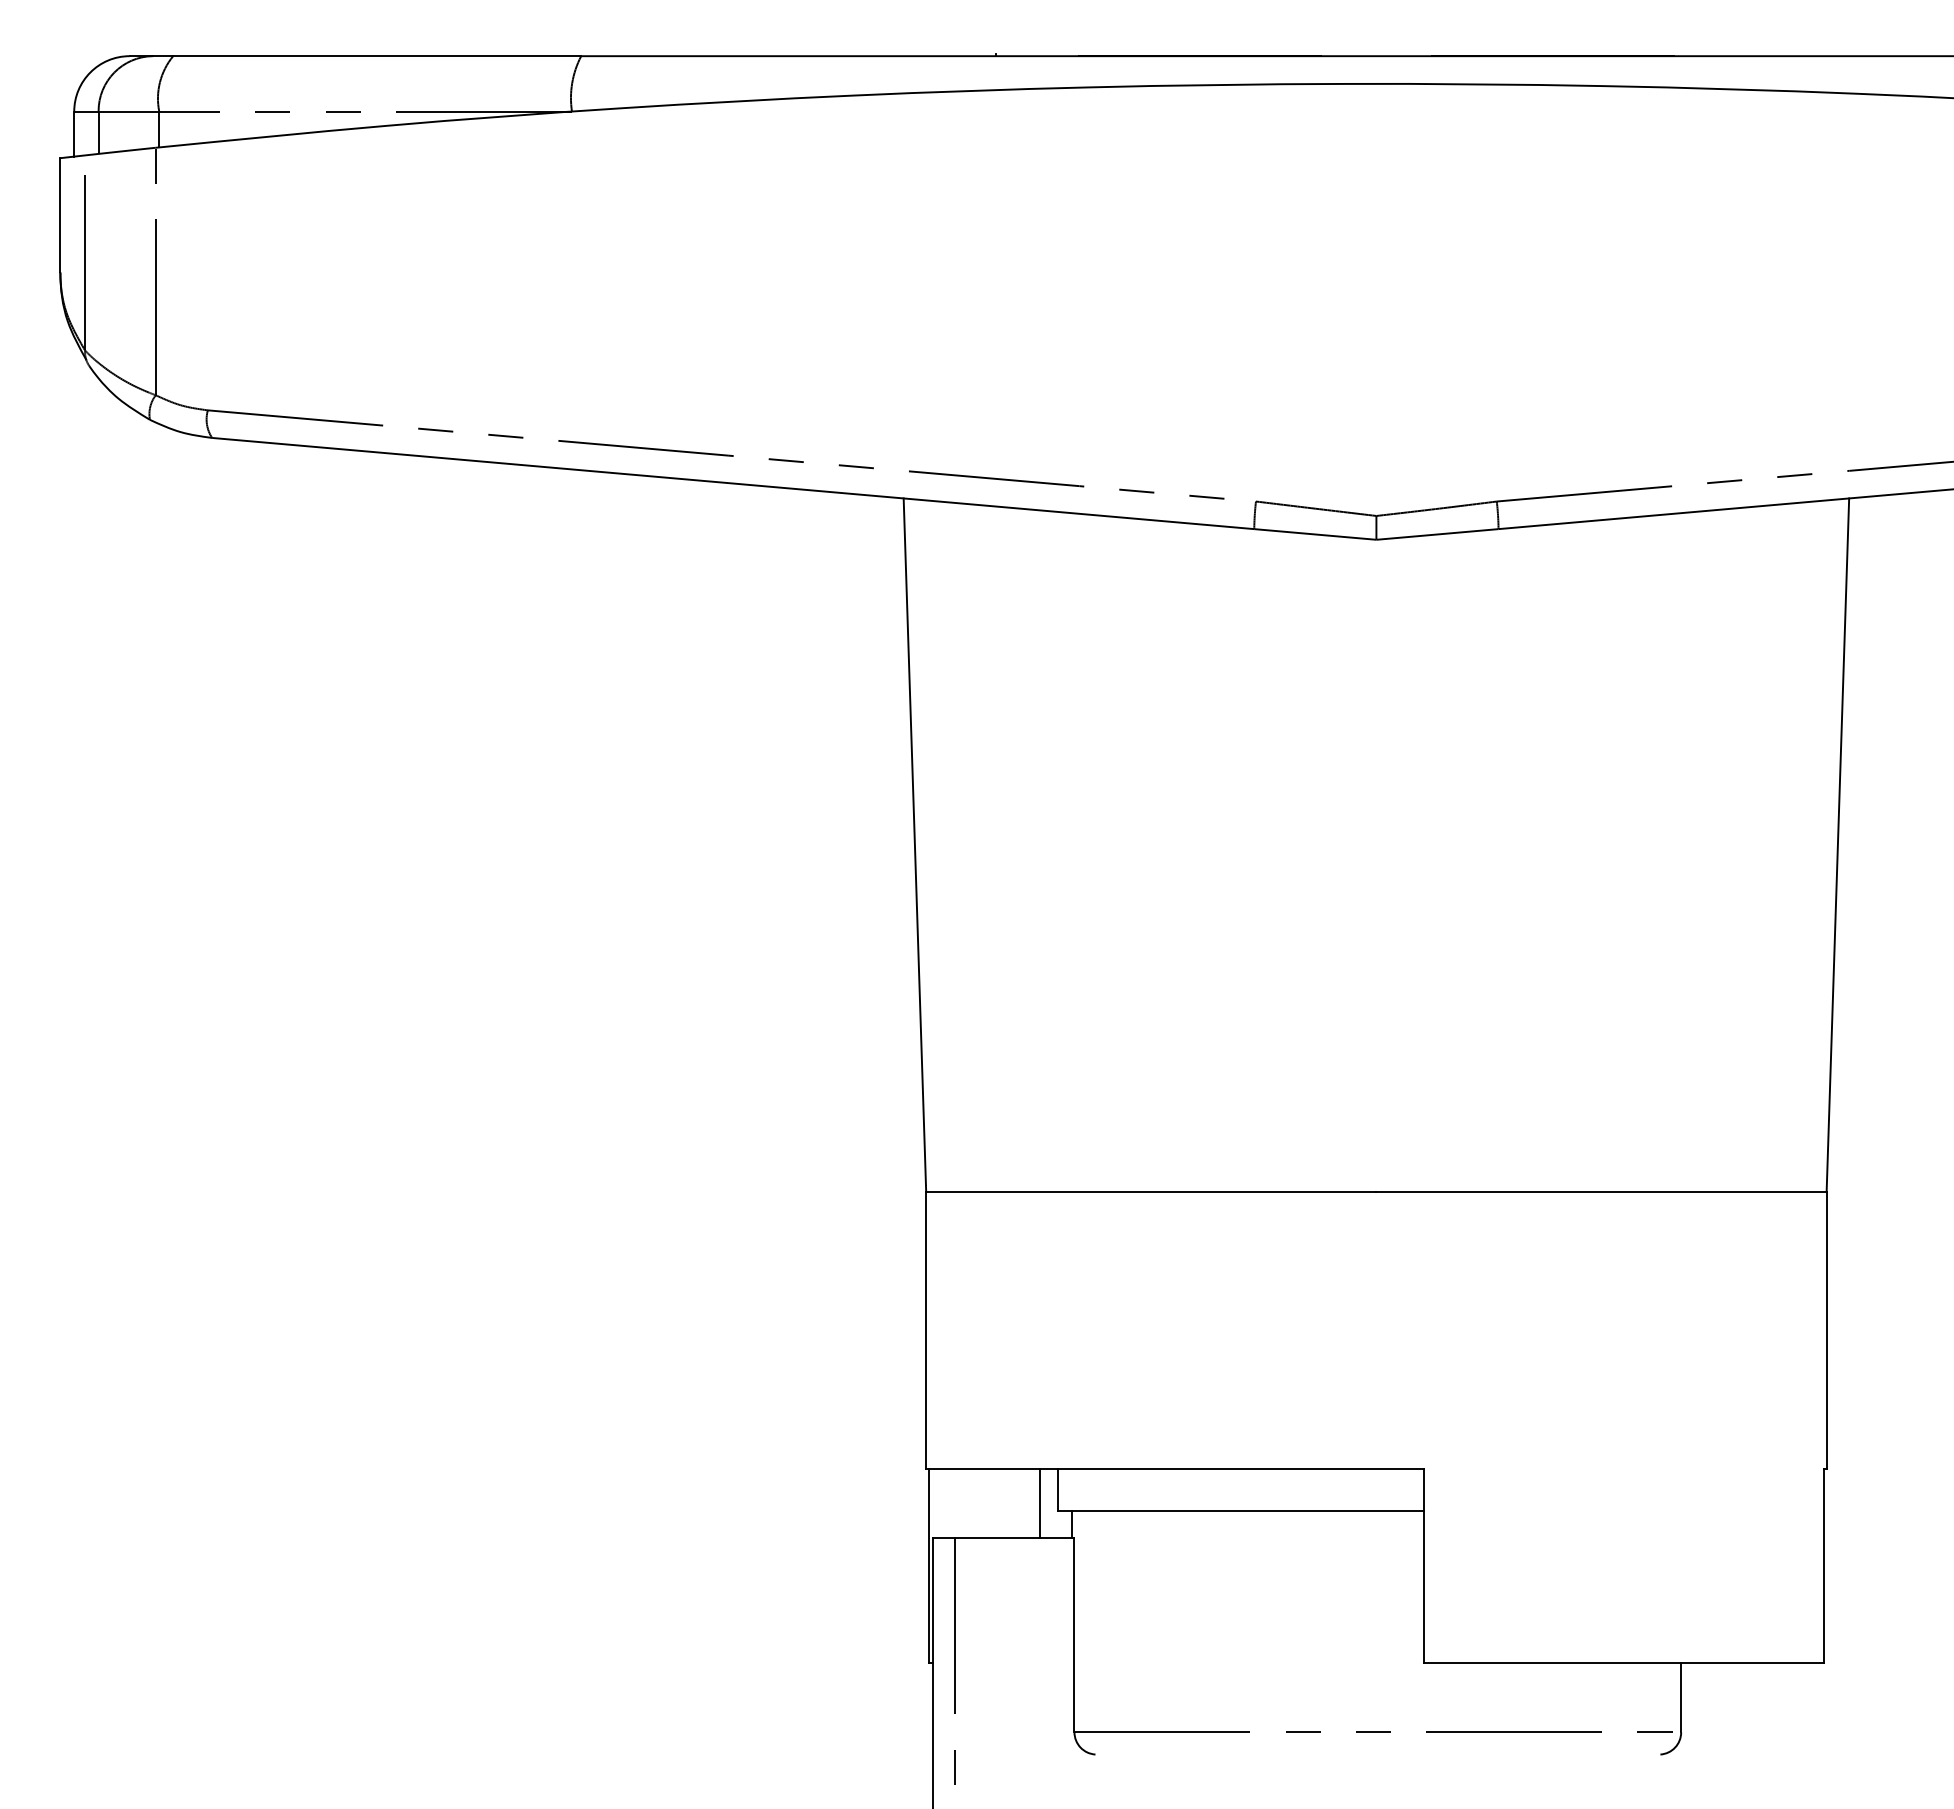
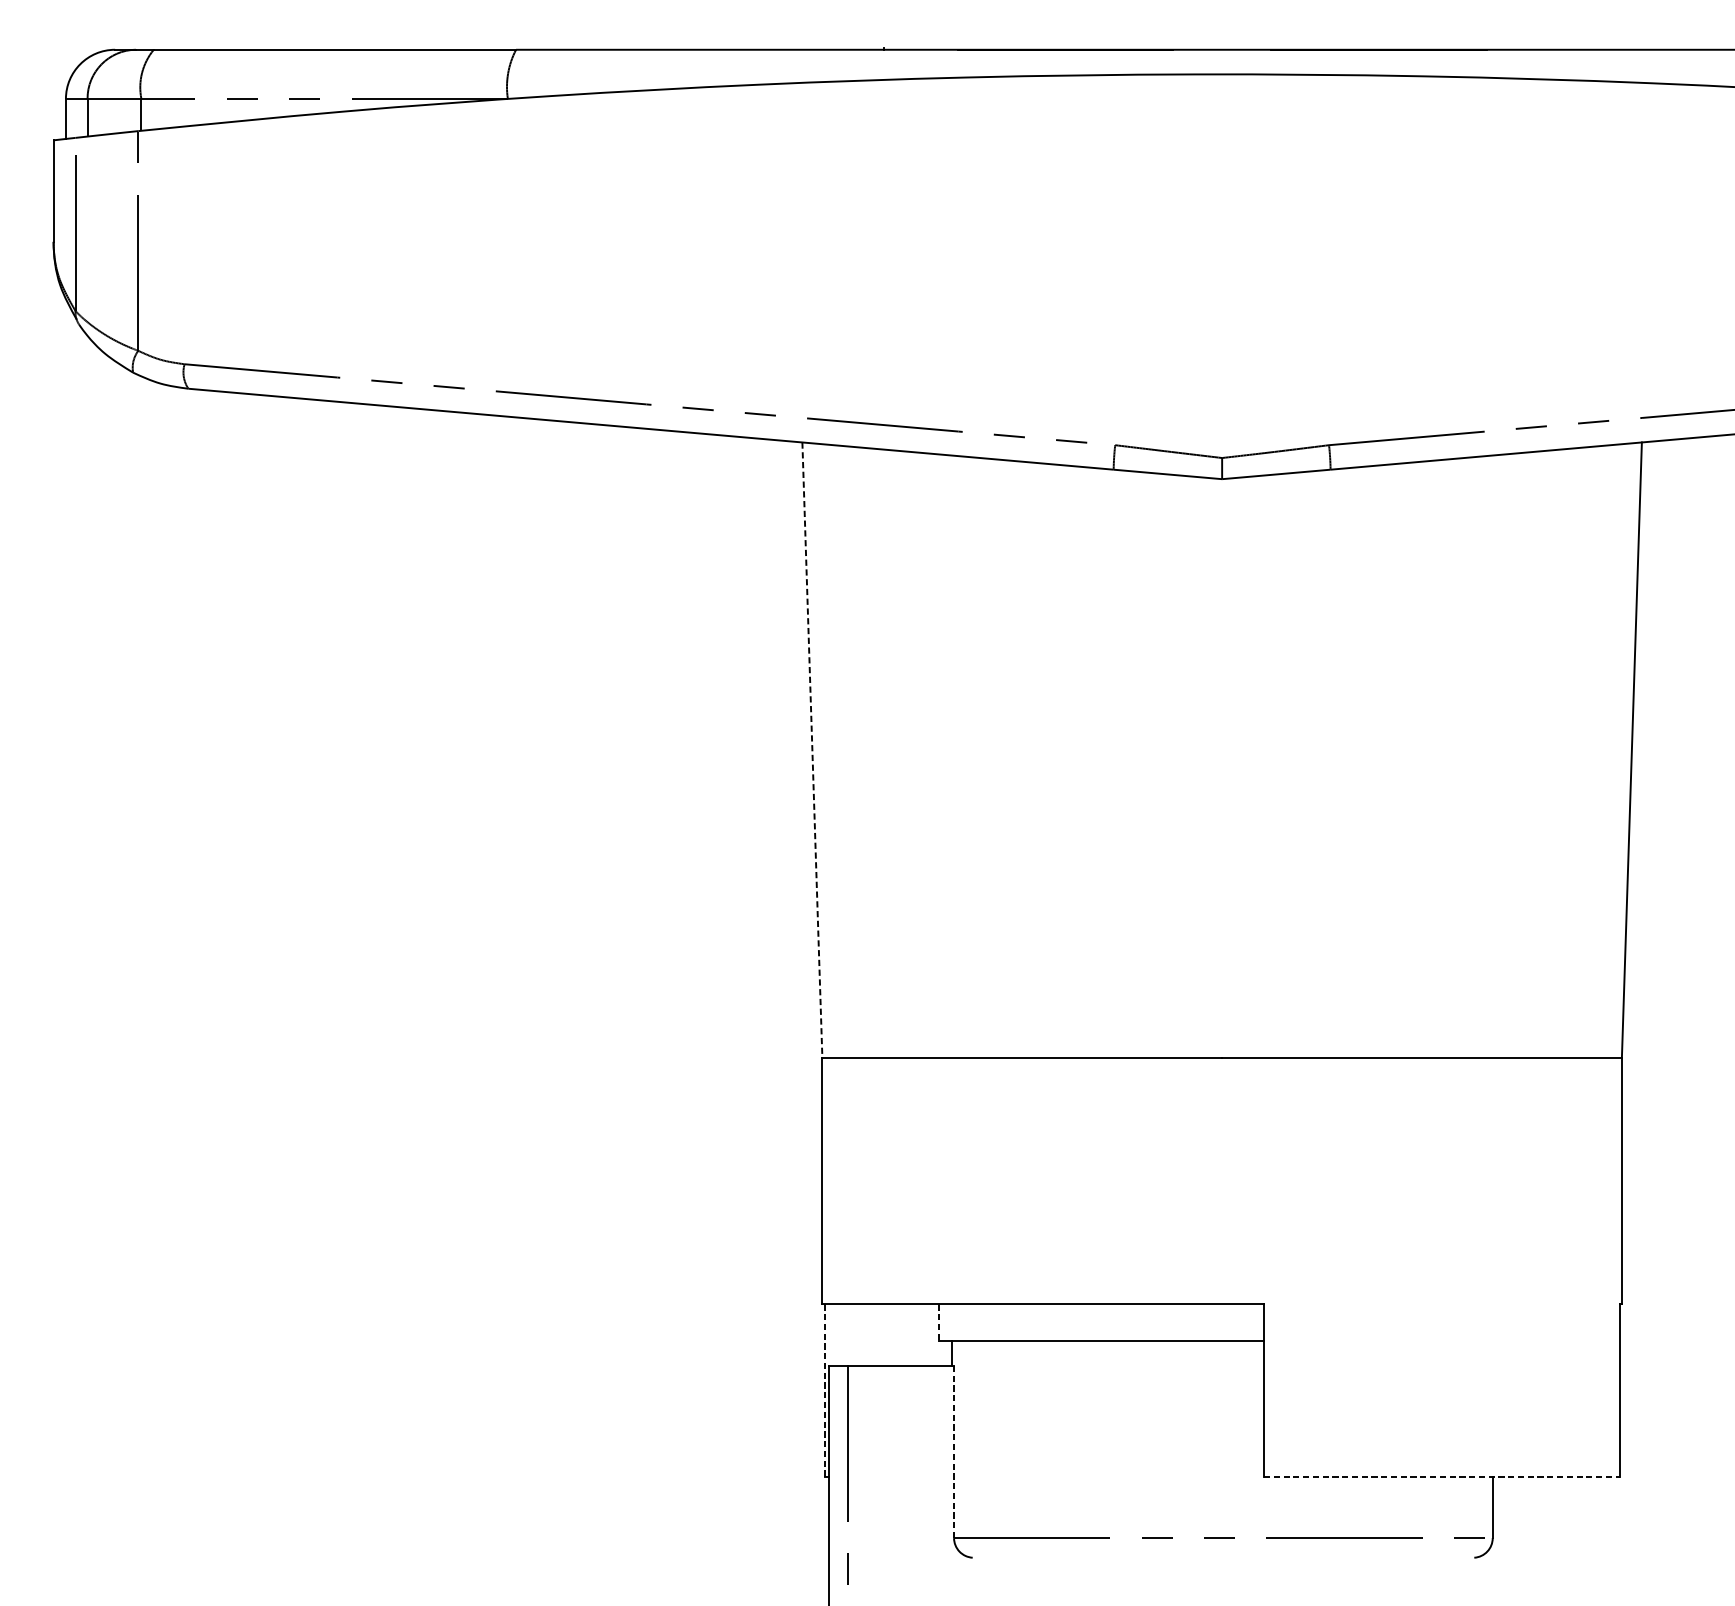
line: (914, 845) -> (812, 750), solid -> dashed
line: (1057, 1489) -> (938, 1322), solid -> dashed
line: (1040, 1503) -> (923, 1334), removed
line: (928, 1566) -> (824, 1390), solid -> dashed
line: (1074, 1635) -> (954, 1452), solid -> dashed
line: (1624, 1663) -> (1442, 1476), solid -> dashed

